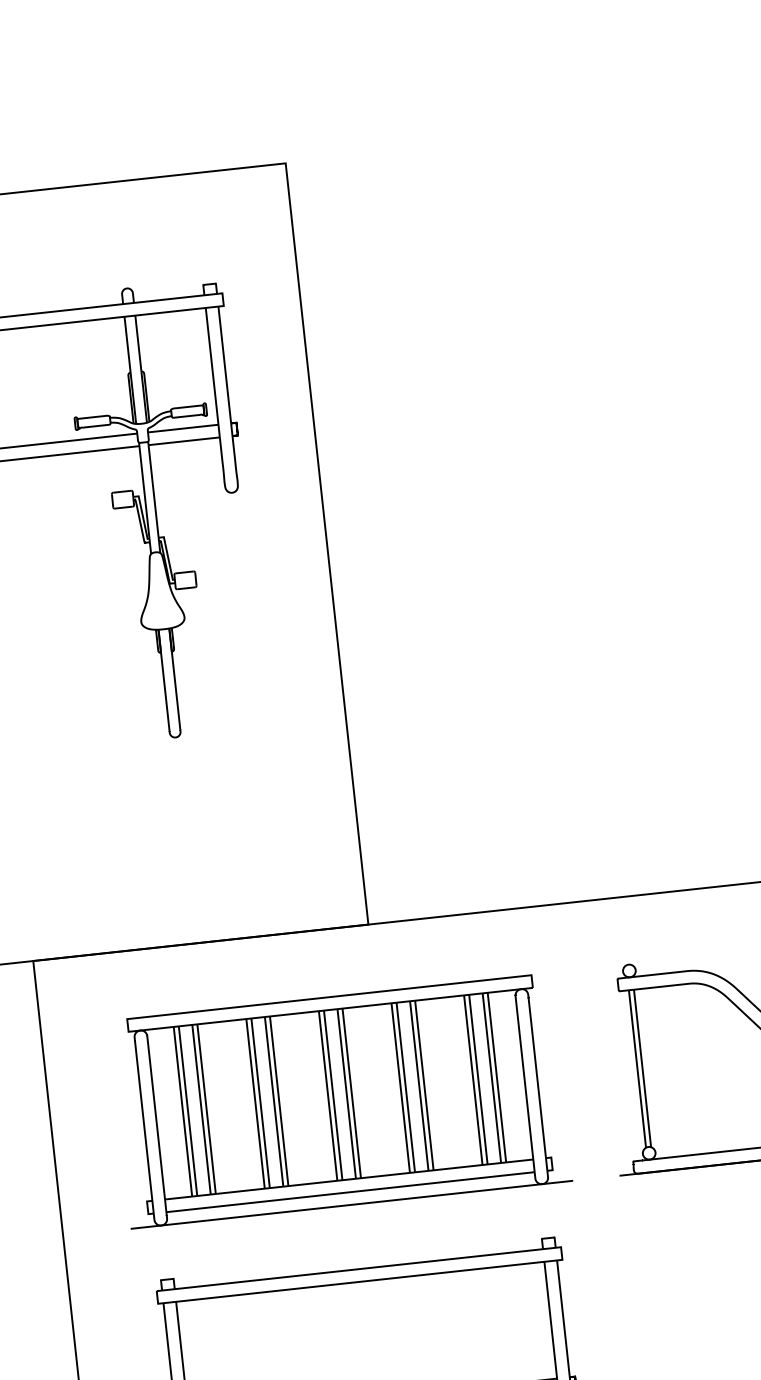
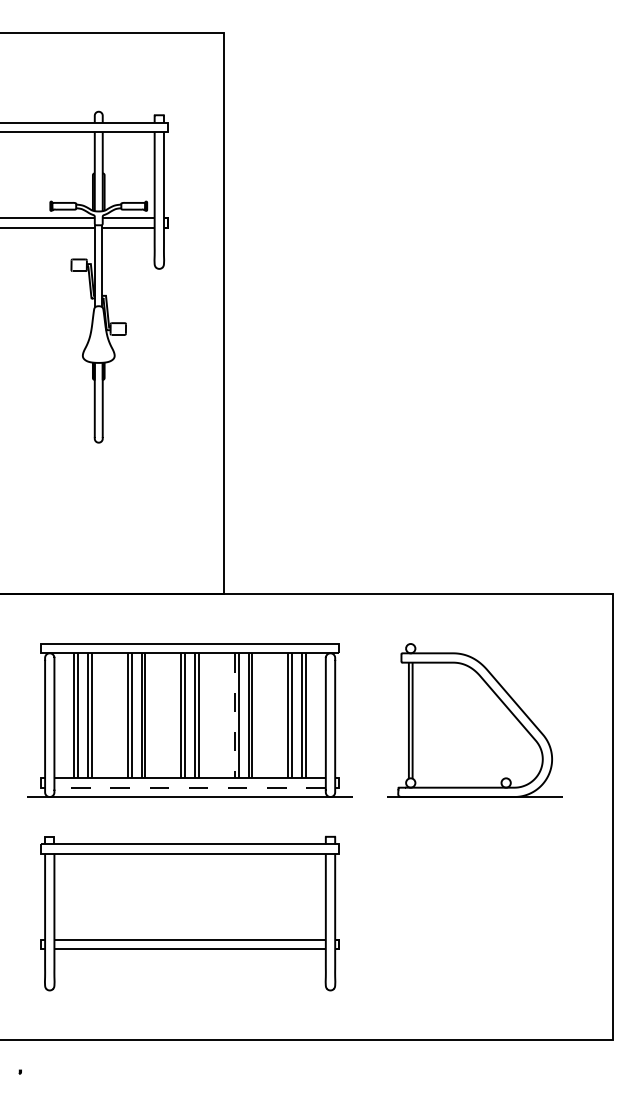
line: (400, 1087) -> (234, 715), solid -> dashed
line: (351, 1191) -> (190, 787), solid -> dashed

